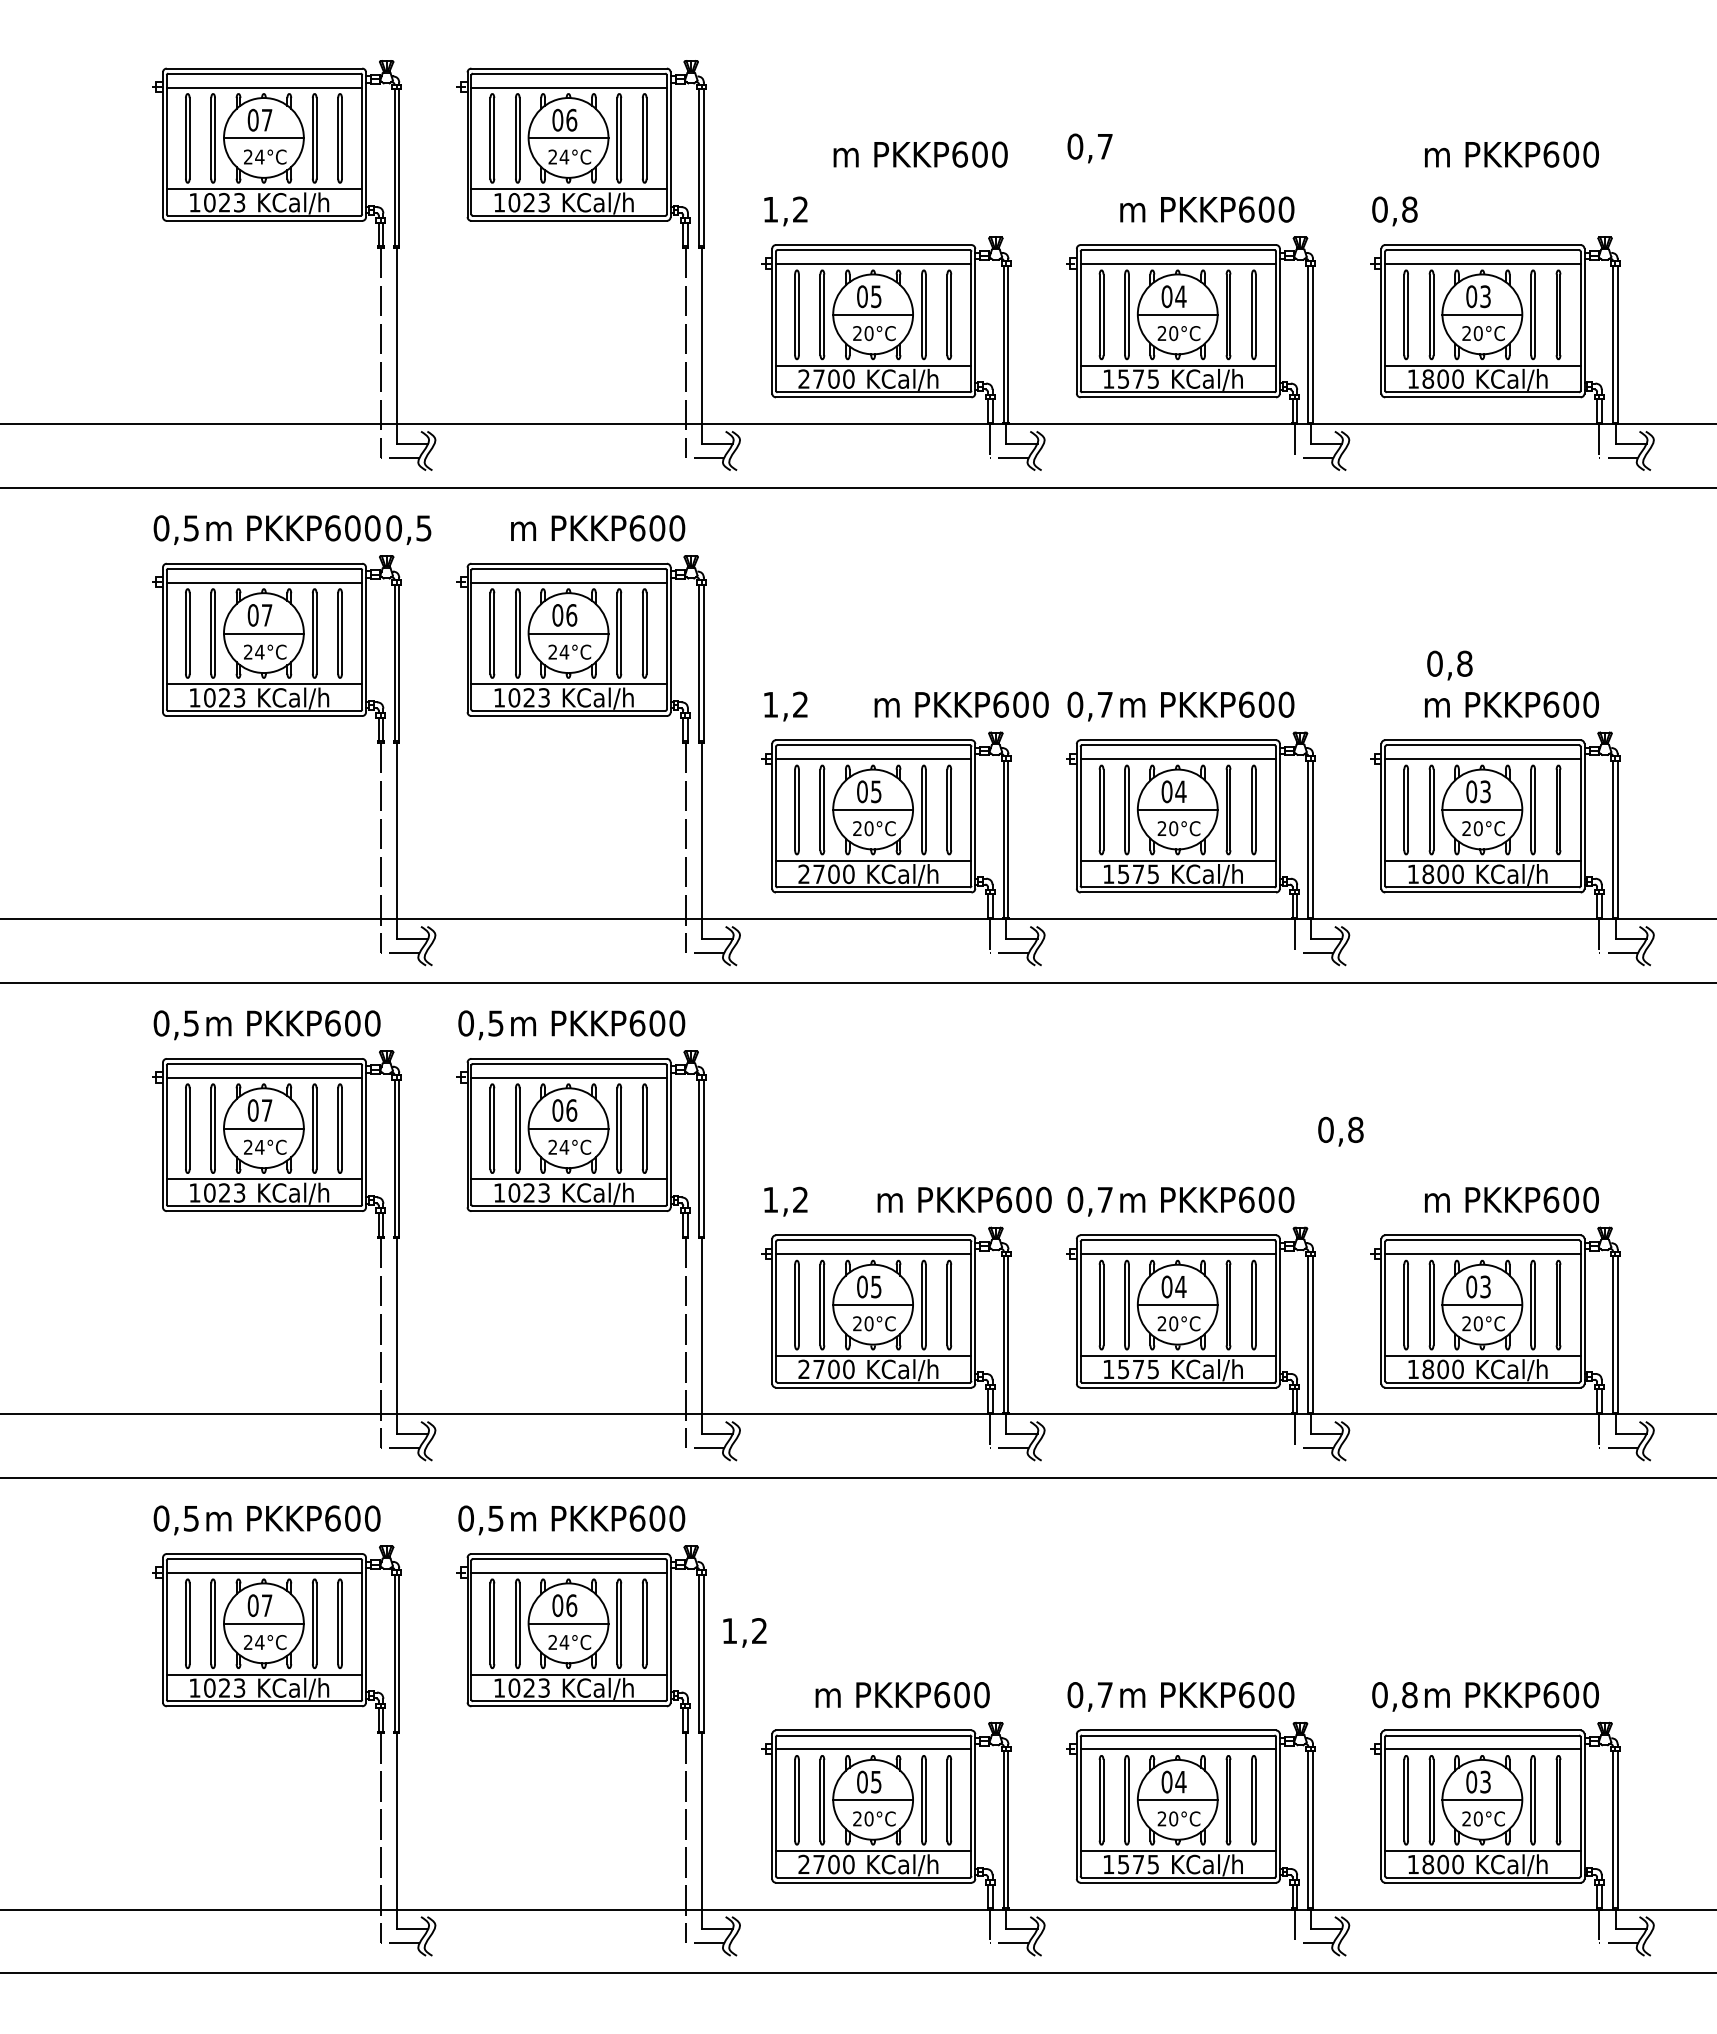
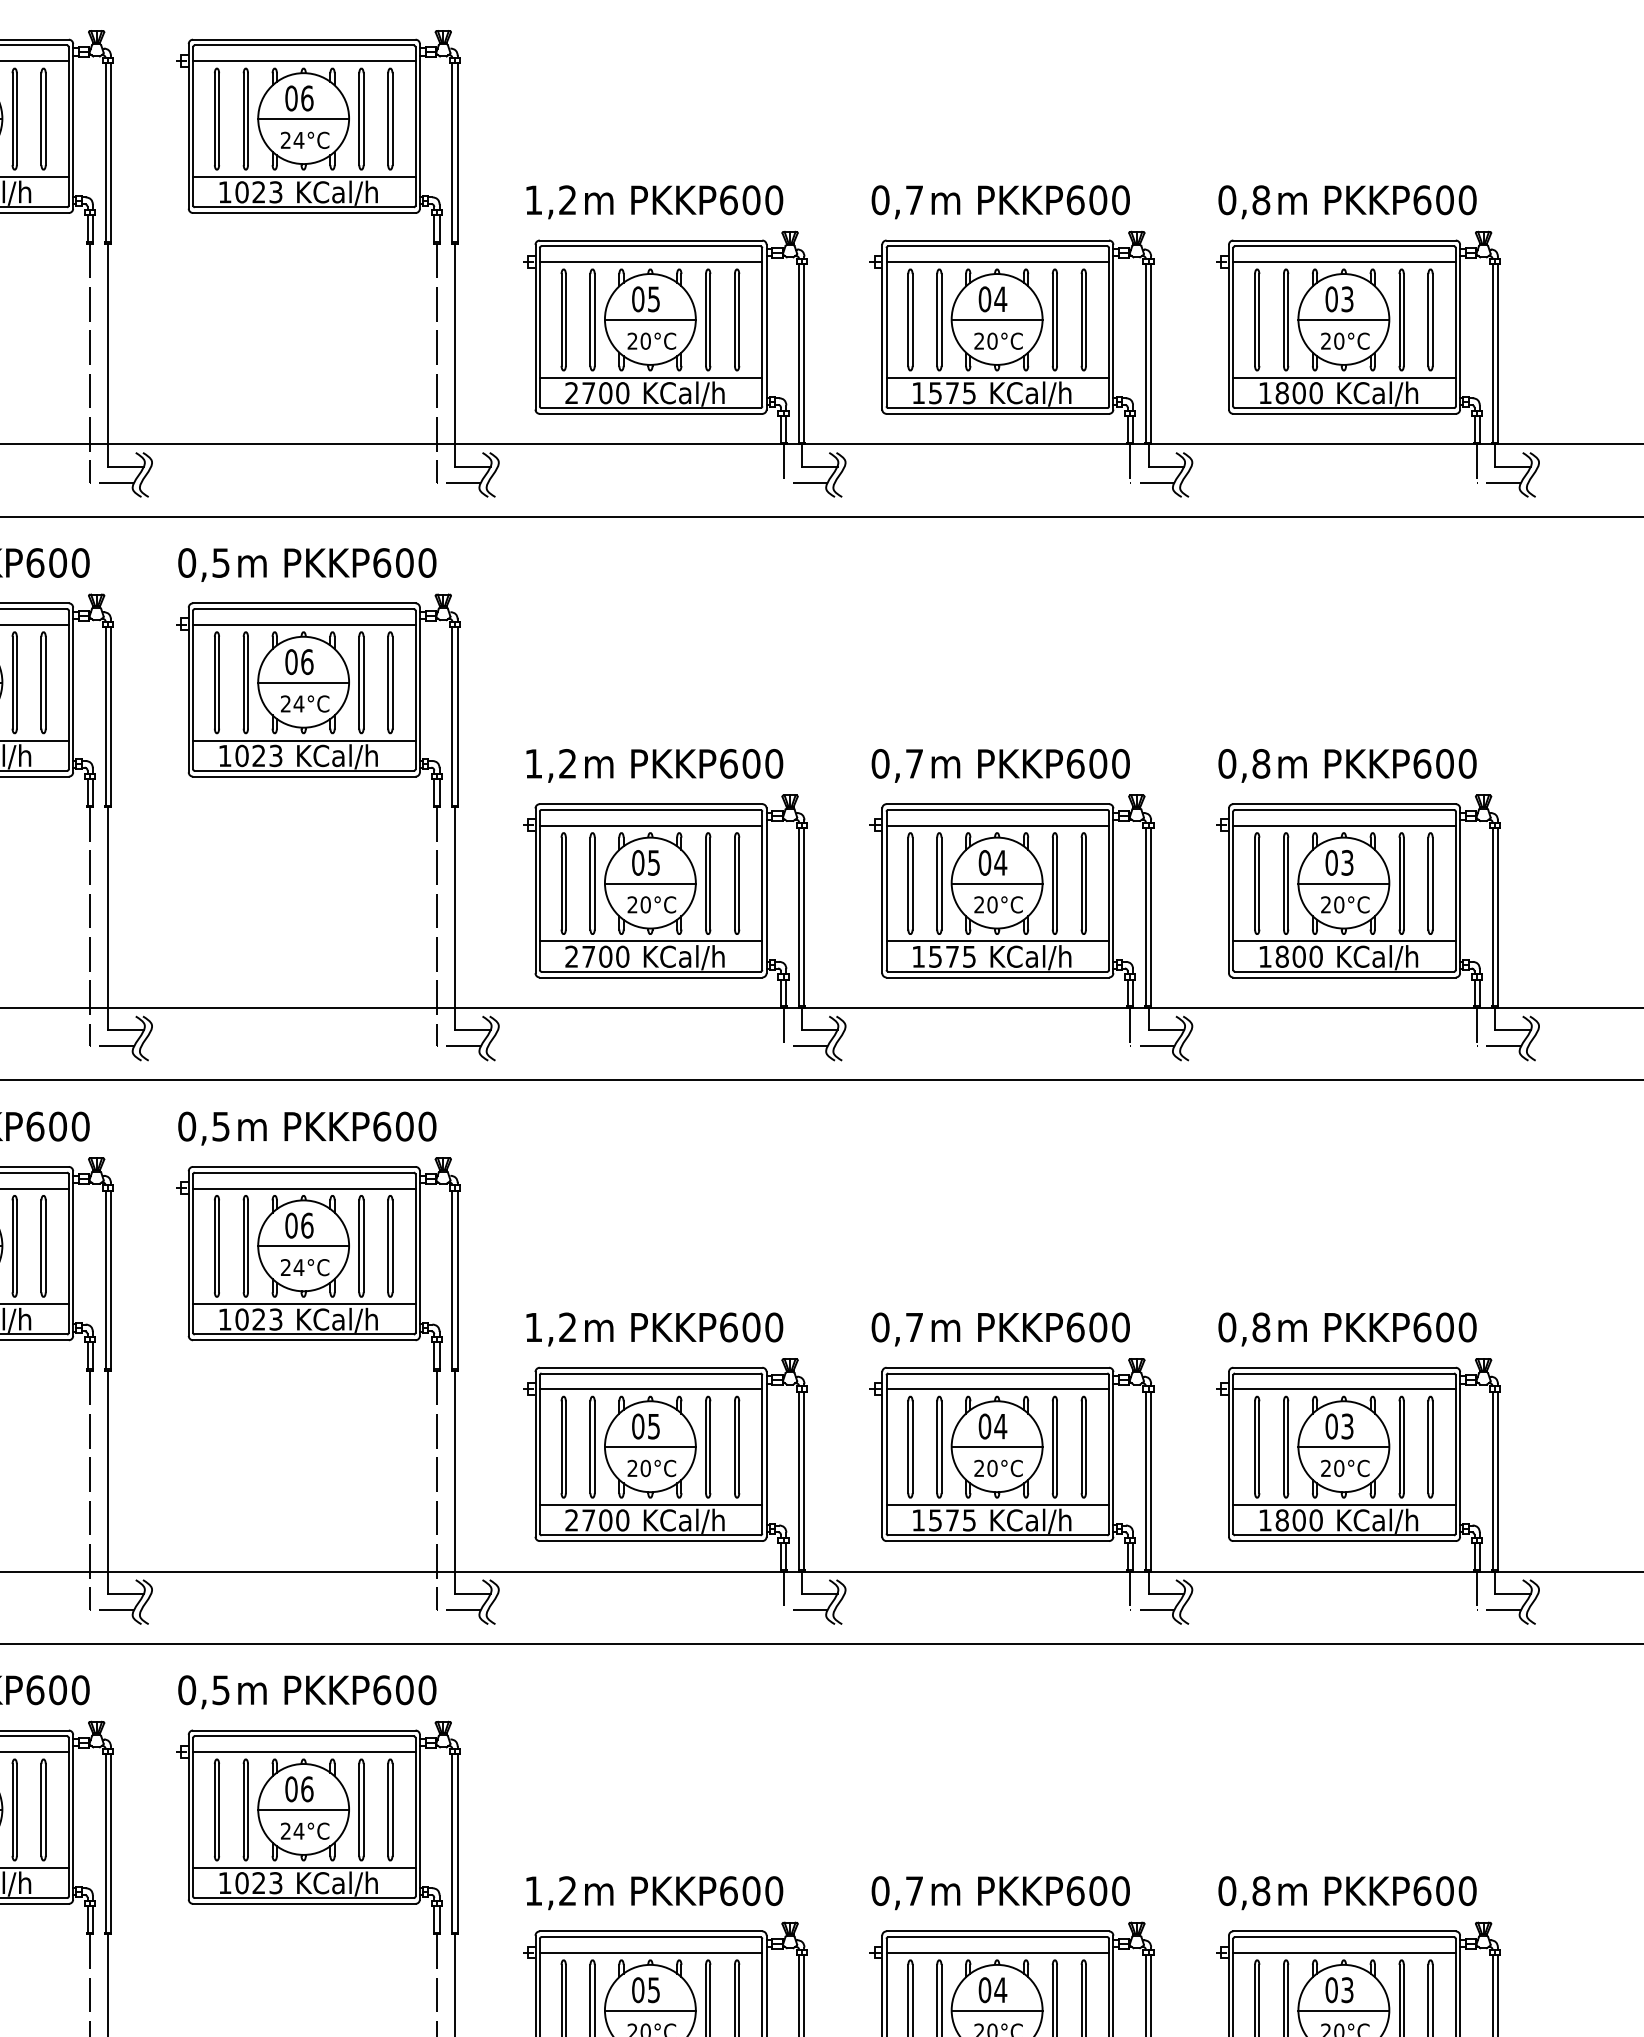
text: (1089, 148) -> (896, 202), moved
text: (920, 154) -> (683, 200), moved
text: (1511, 154) -> (1377, 200), moved
text: (408, 529) -> (203, 564), moved
text: (1449, 665) -> (1243, 765), moved
text: (961, 704) -> (683, 763), moved
text: (1340, 1131) -> (1243, 1329), moved
text: (964, 1199) -> (683, 1326), moved
text: (744, 1632) -> (550, 1892), moved

